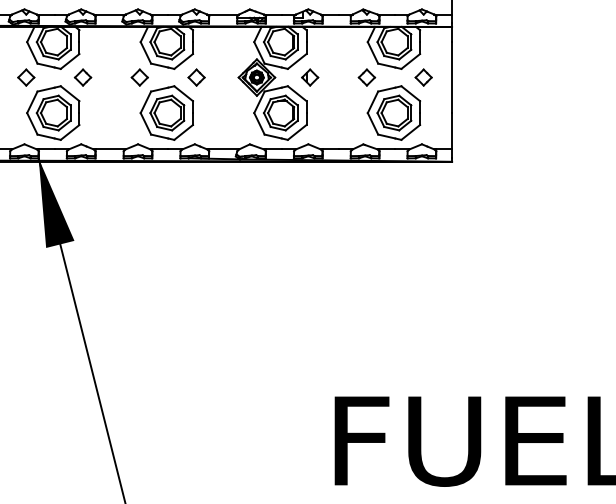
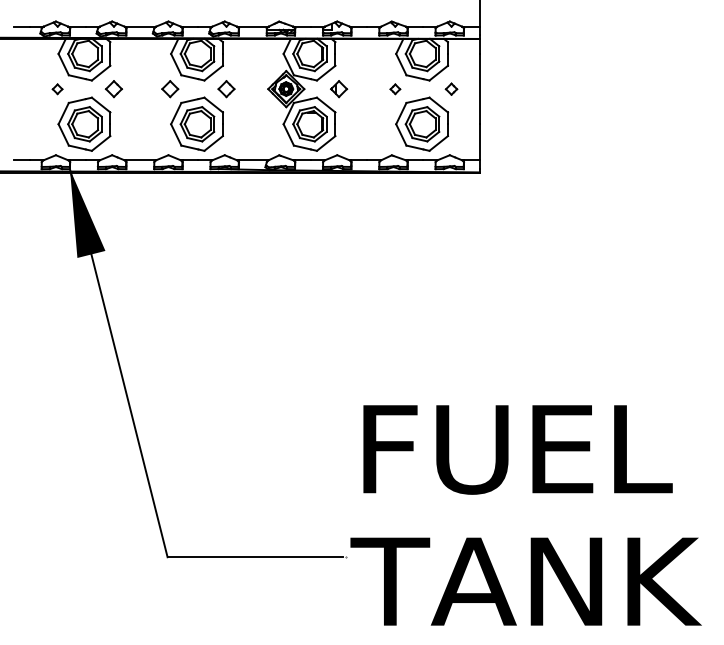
part: (26, 77) -> (57, 89), size x0.6
part: (367, 77) -> (395, 89), size x0.6
part: (423, 77) -> (451, 89), size x0.7

